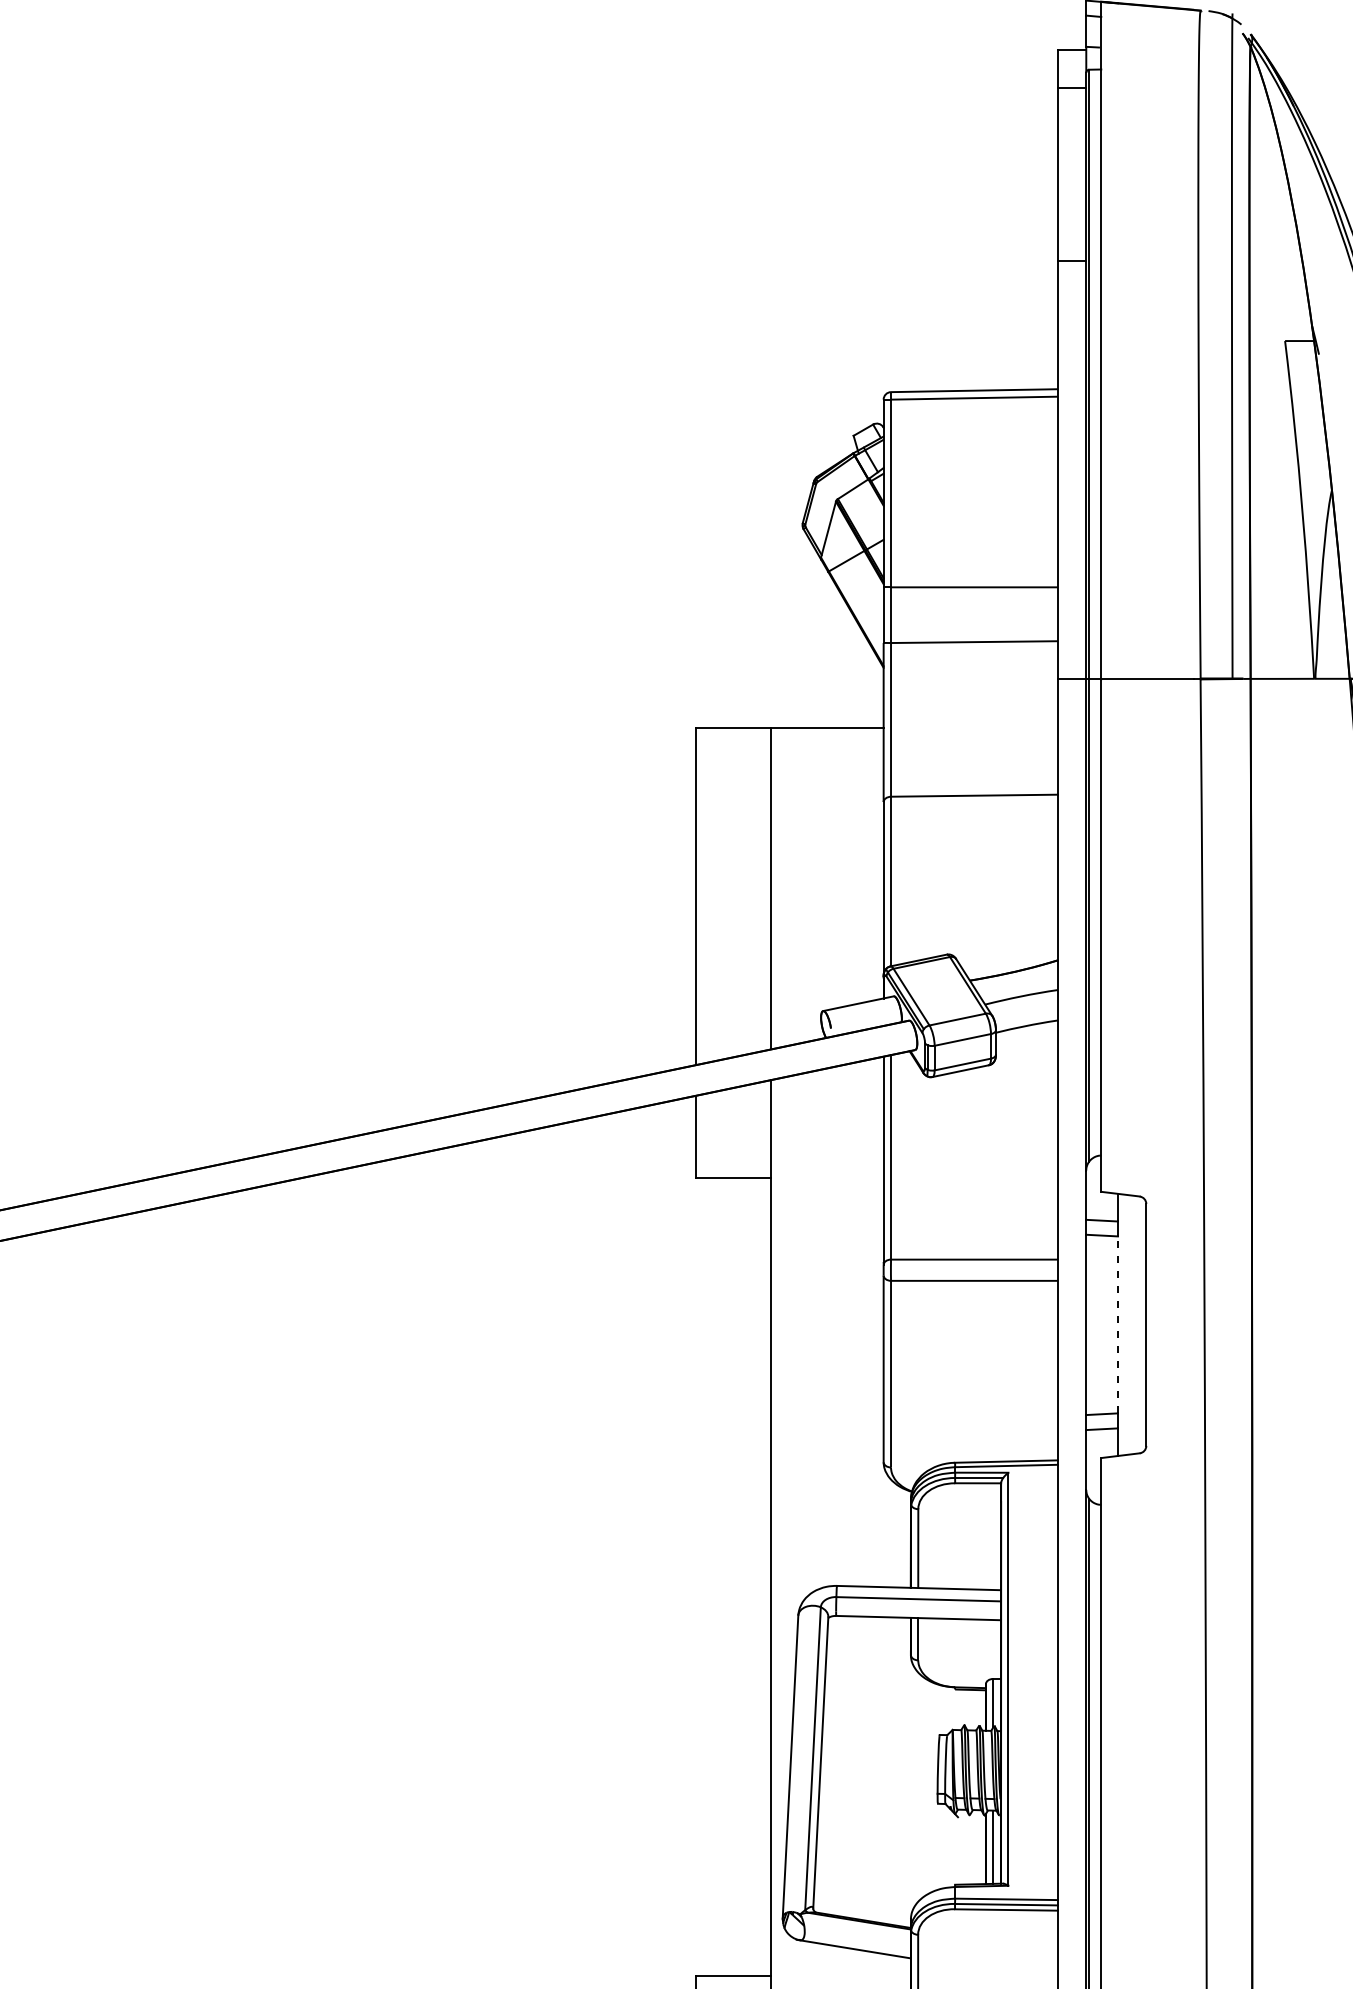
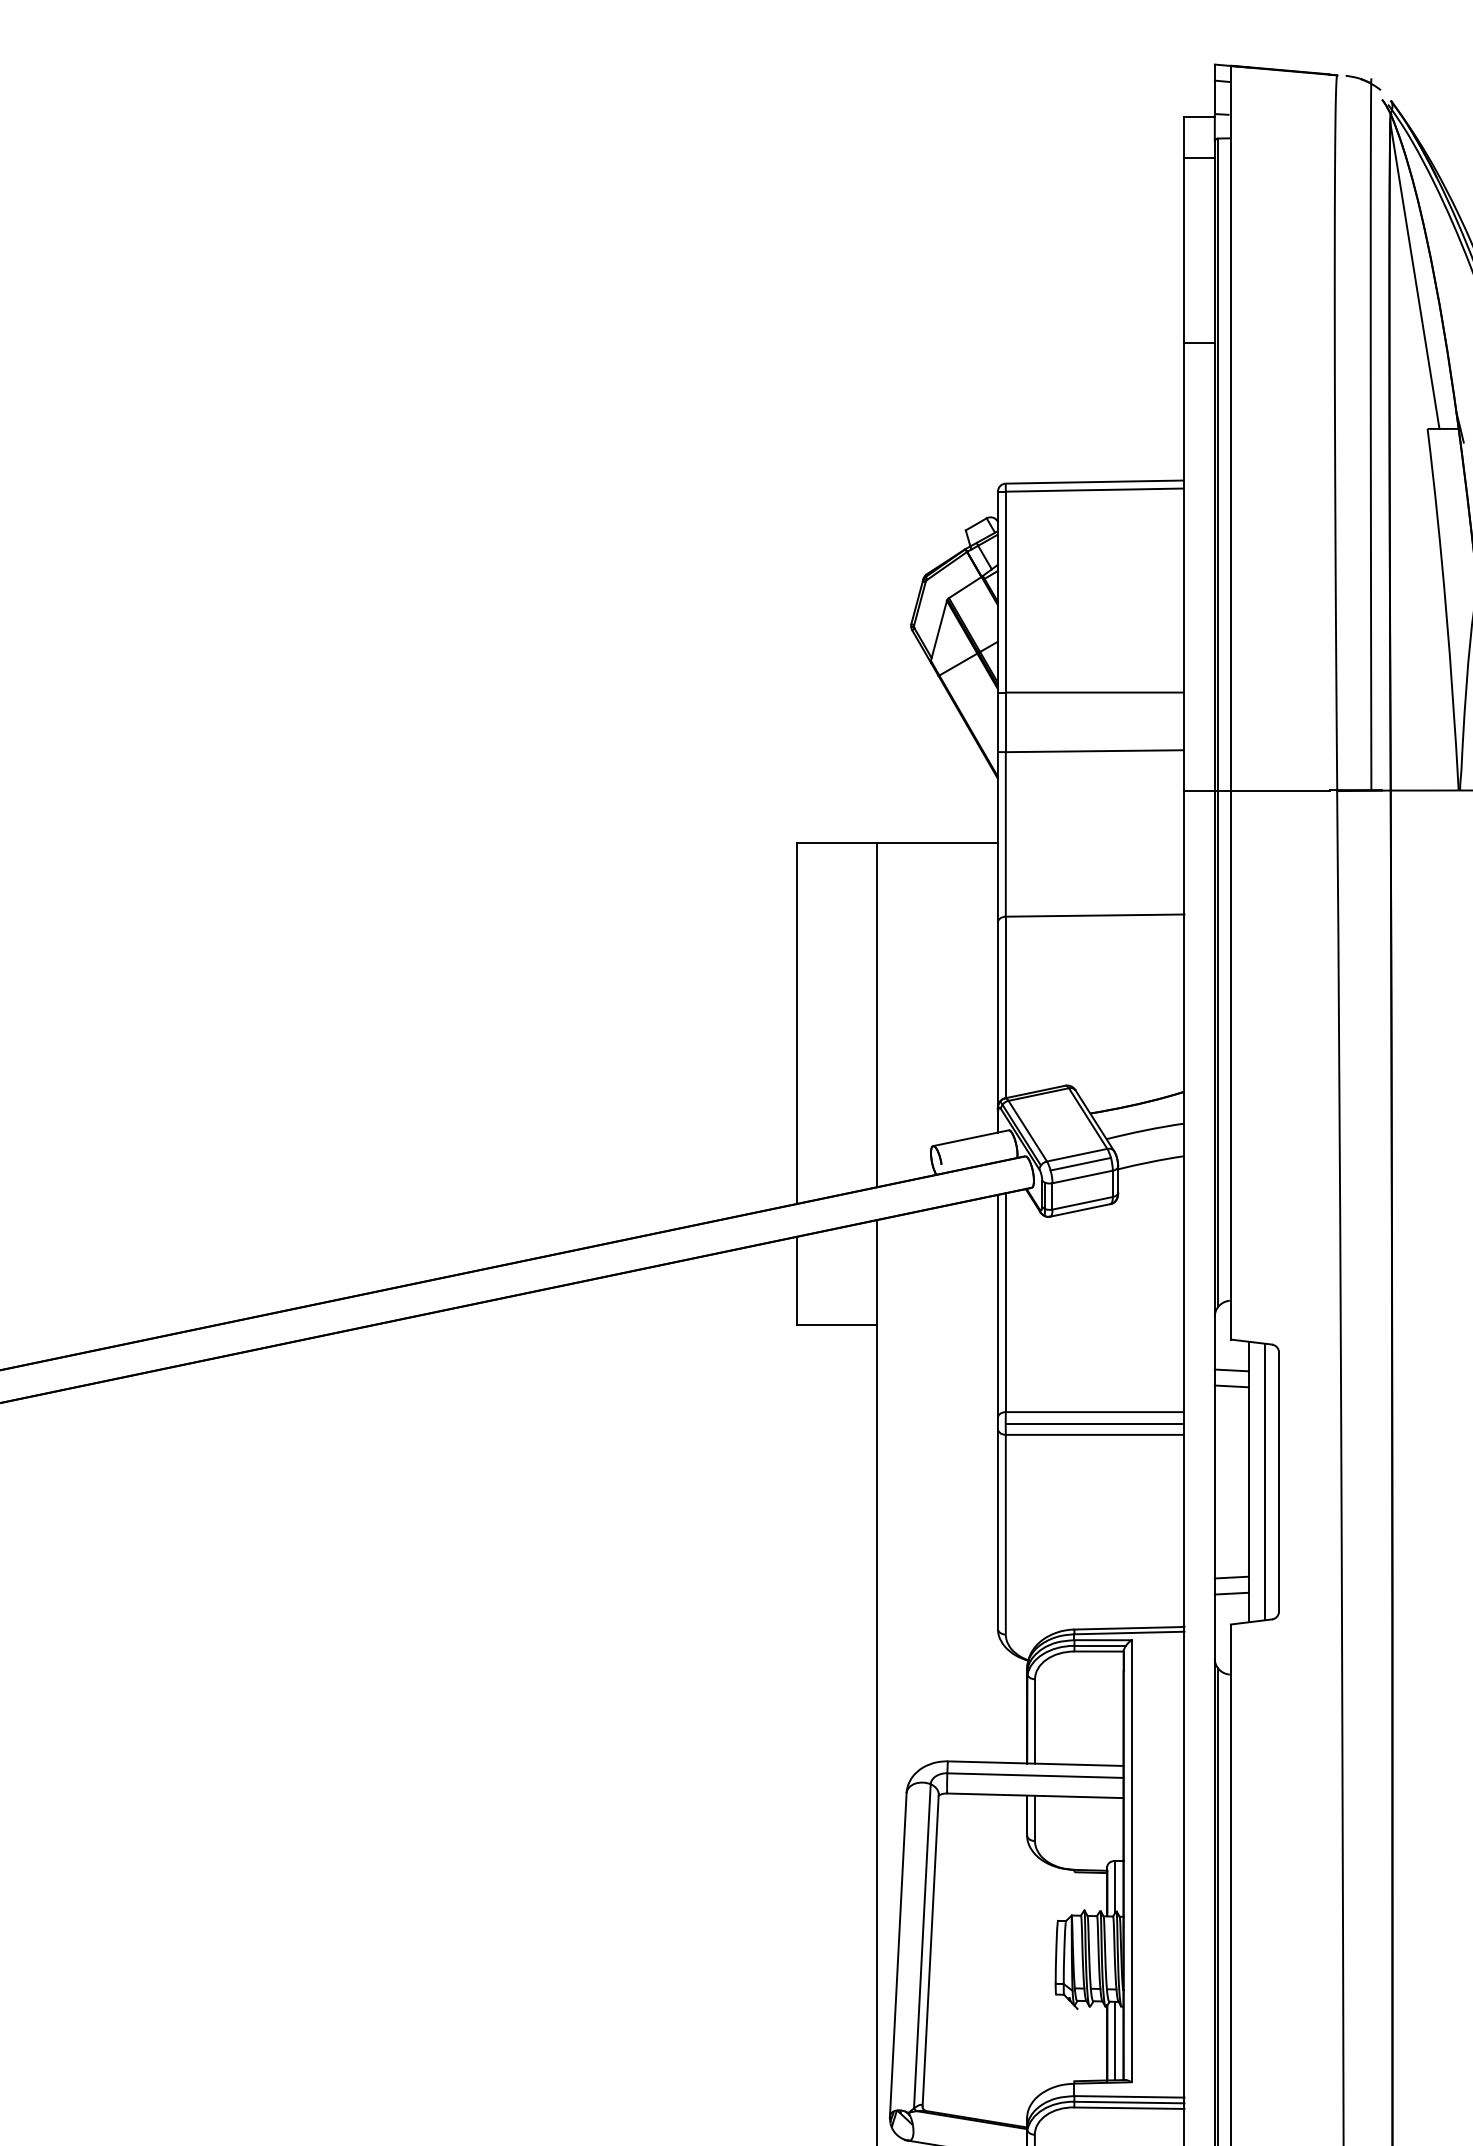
line: (1272, 197) -> (1414, 275), added
line: (960, 1027) -> (1080, 1163), added
line: (973, 1270) -> (1094, 1423), added
line: (1132, 1324) -> (1264, 1481), added
line: (1117, 1325) -> (1248, 1482), dashed -> solid

